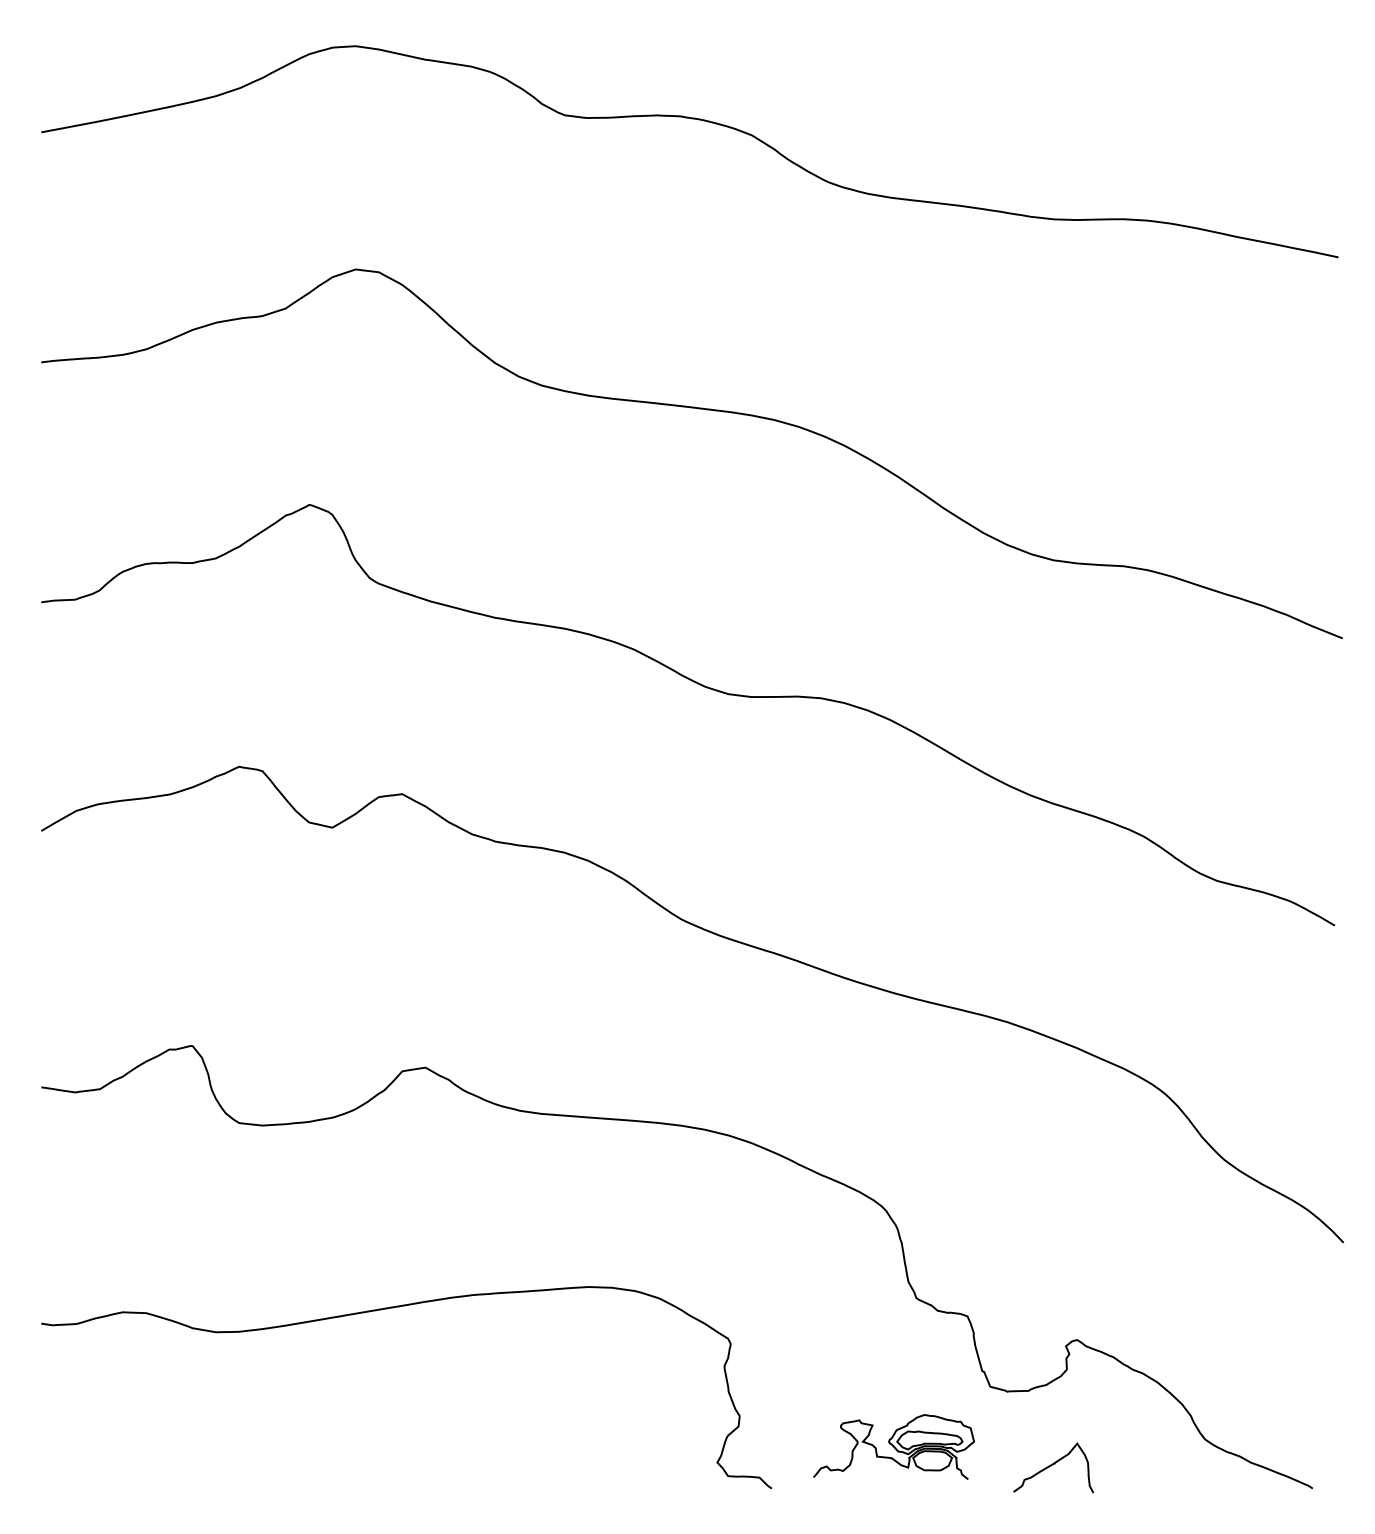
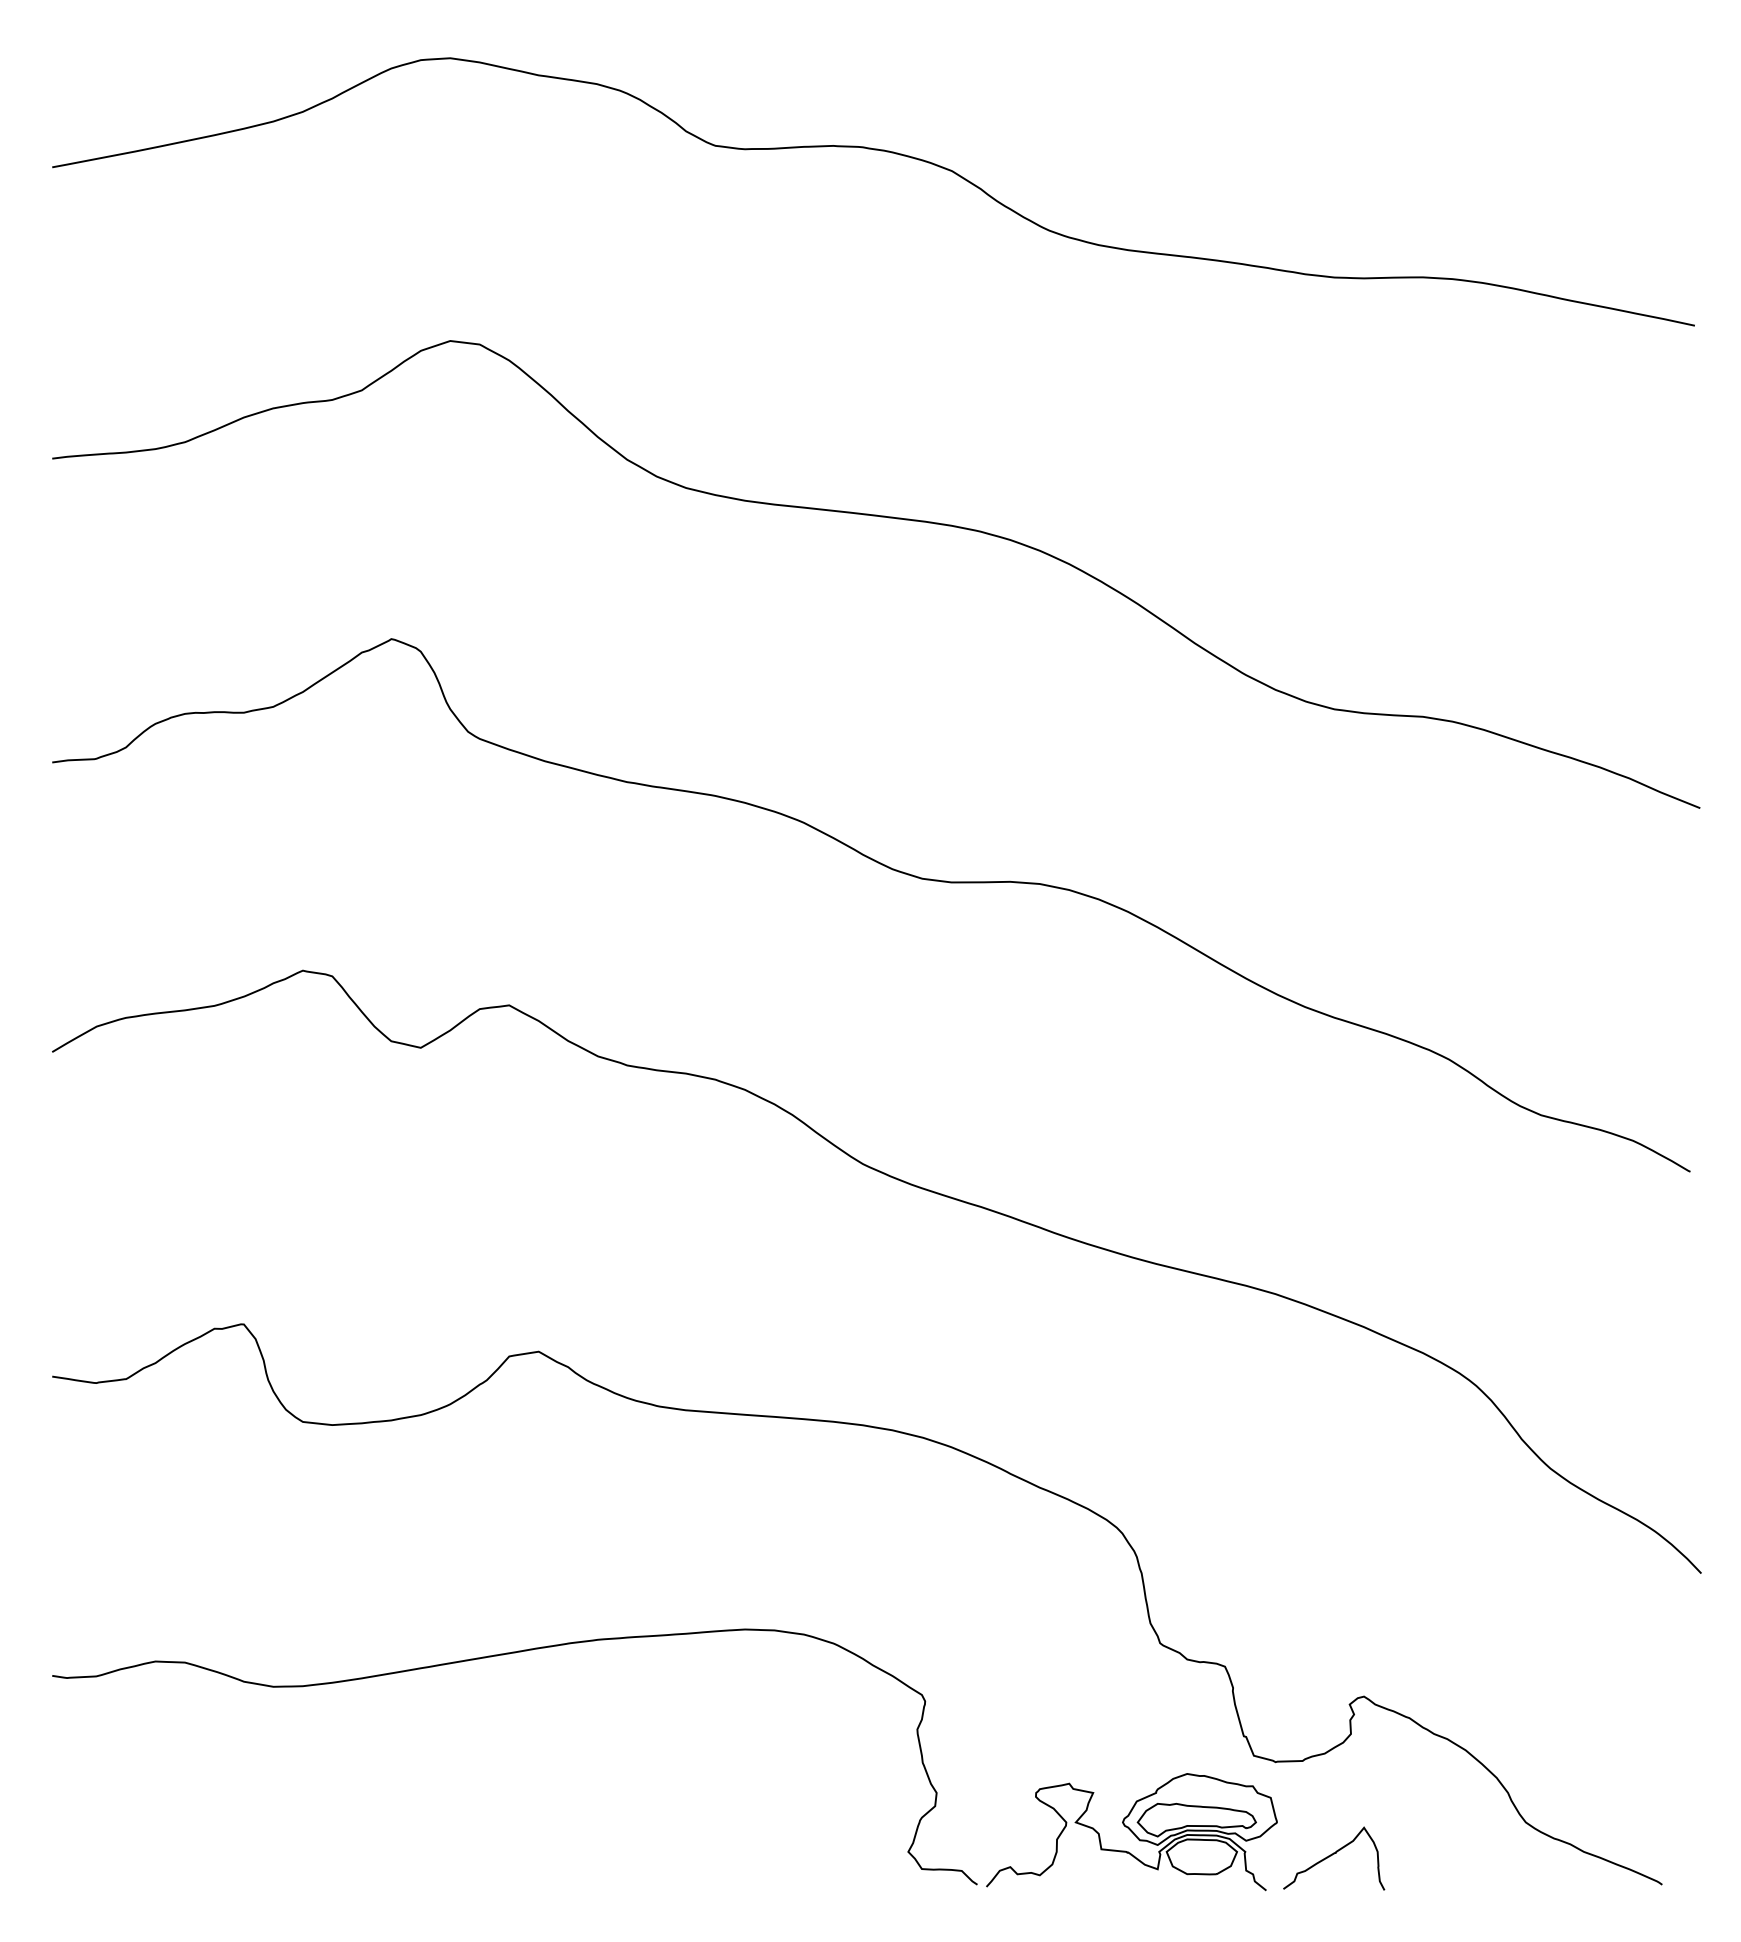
part: (893, 1447) -> (1131, 1832), size x1.43

